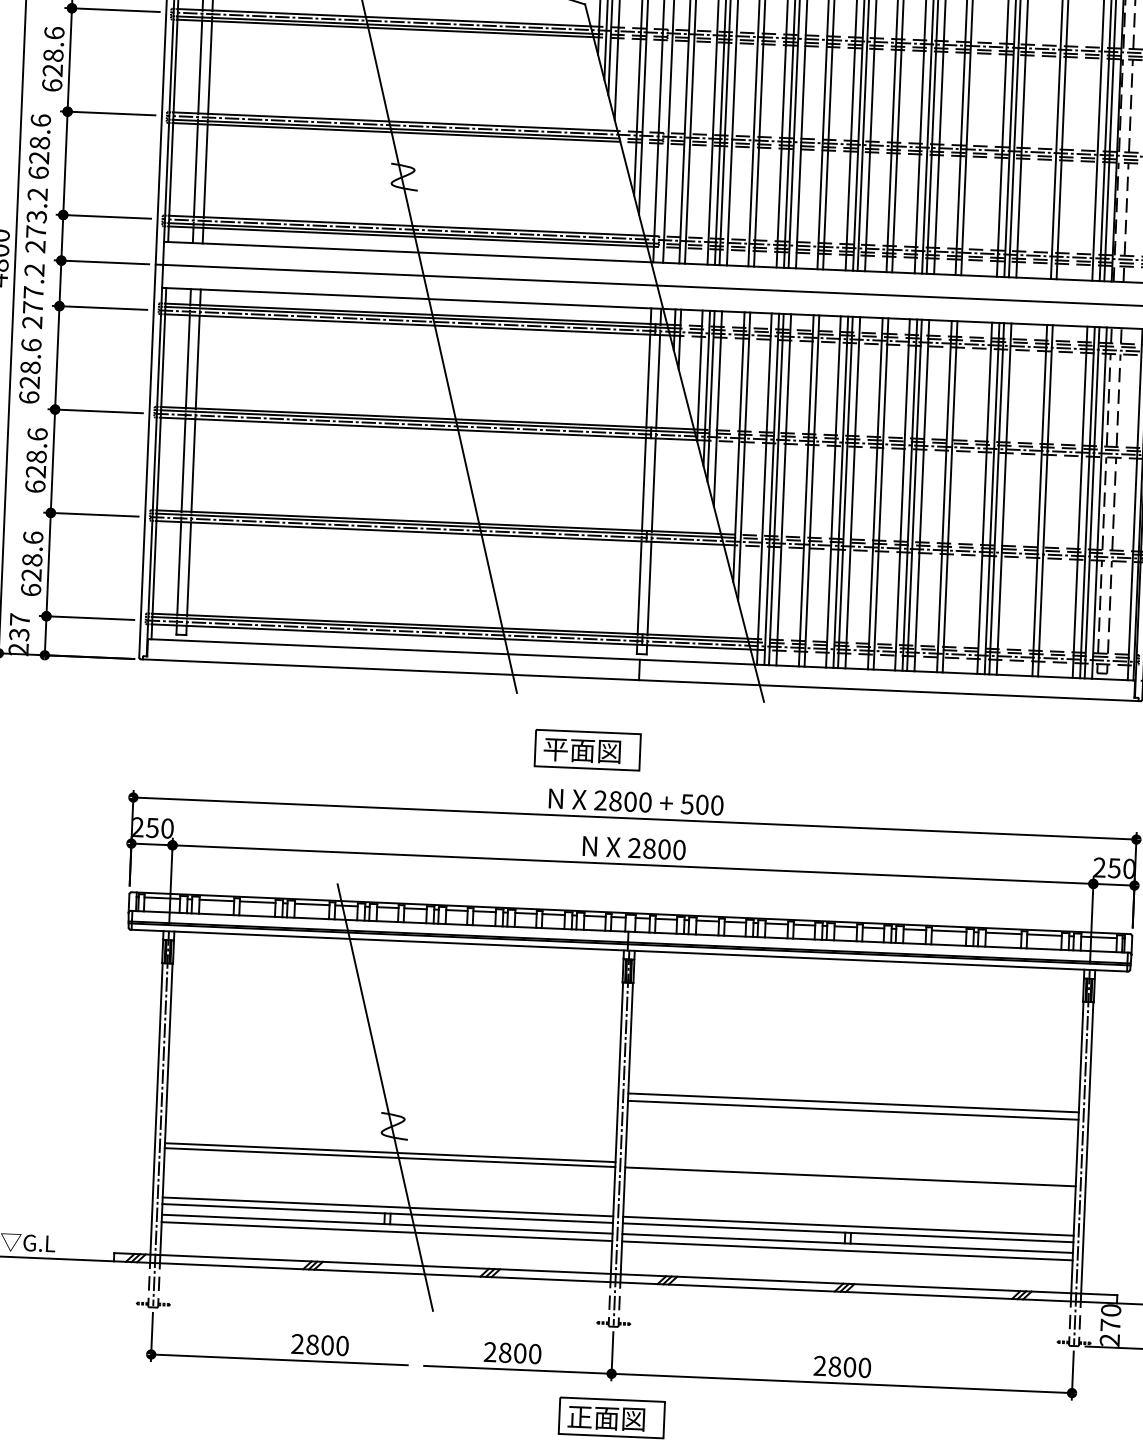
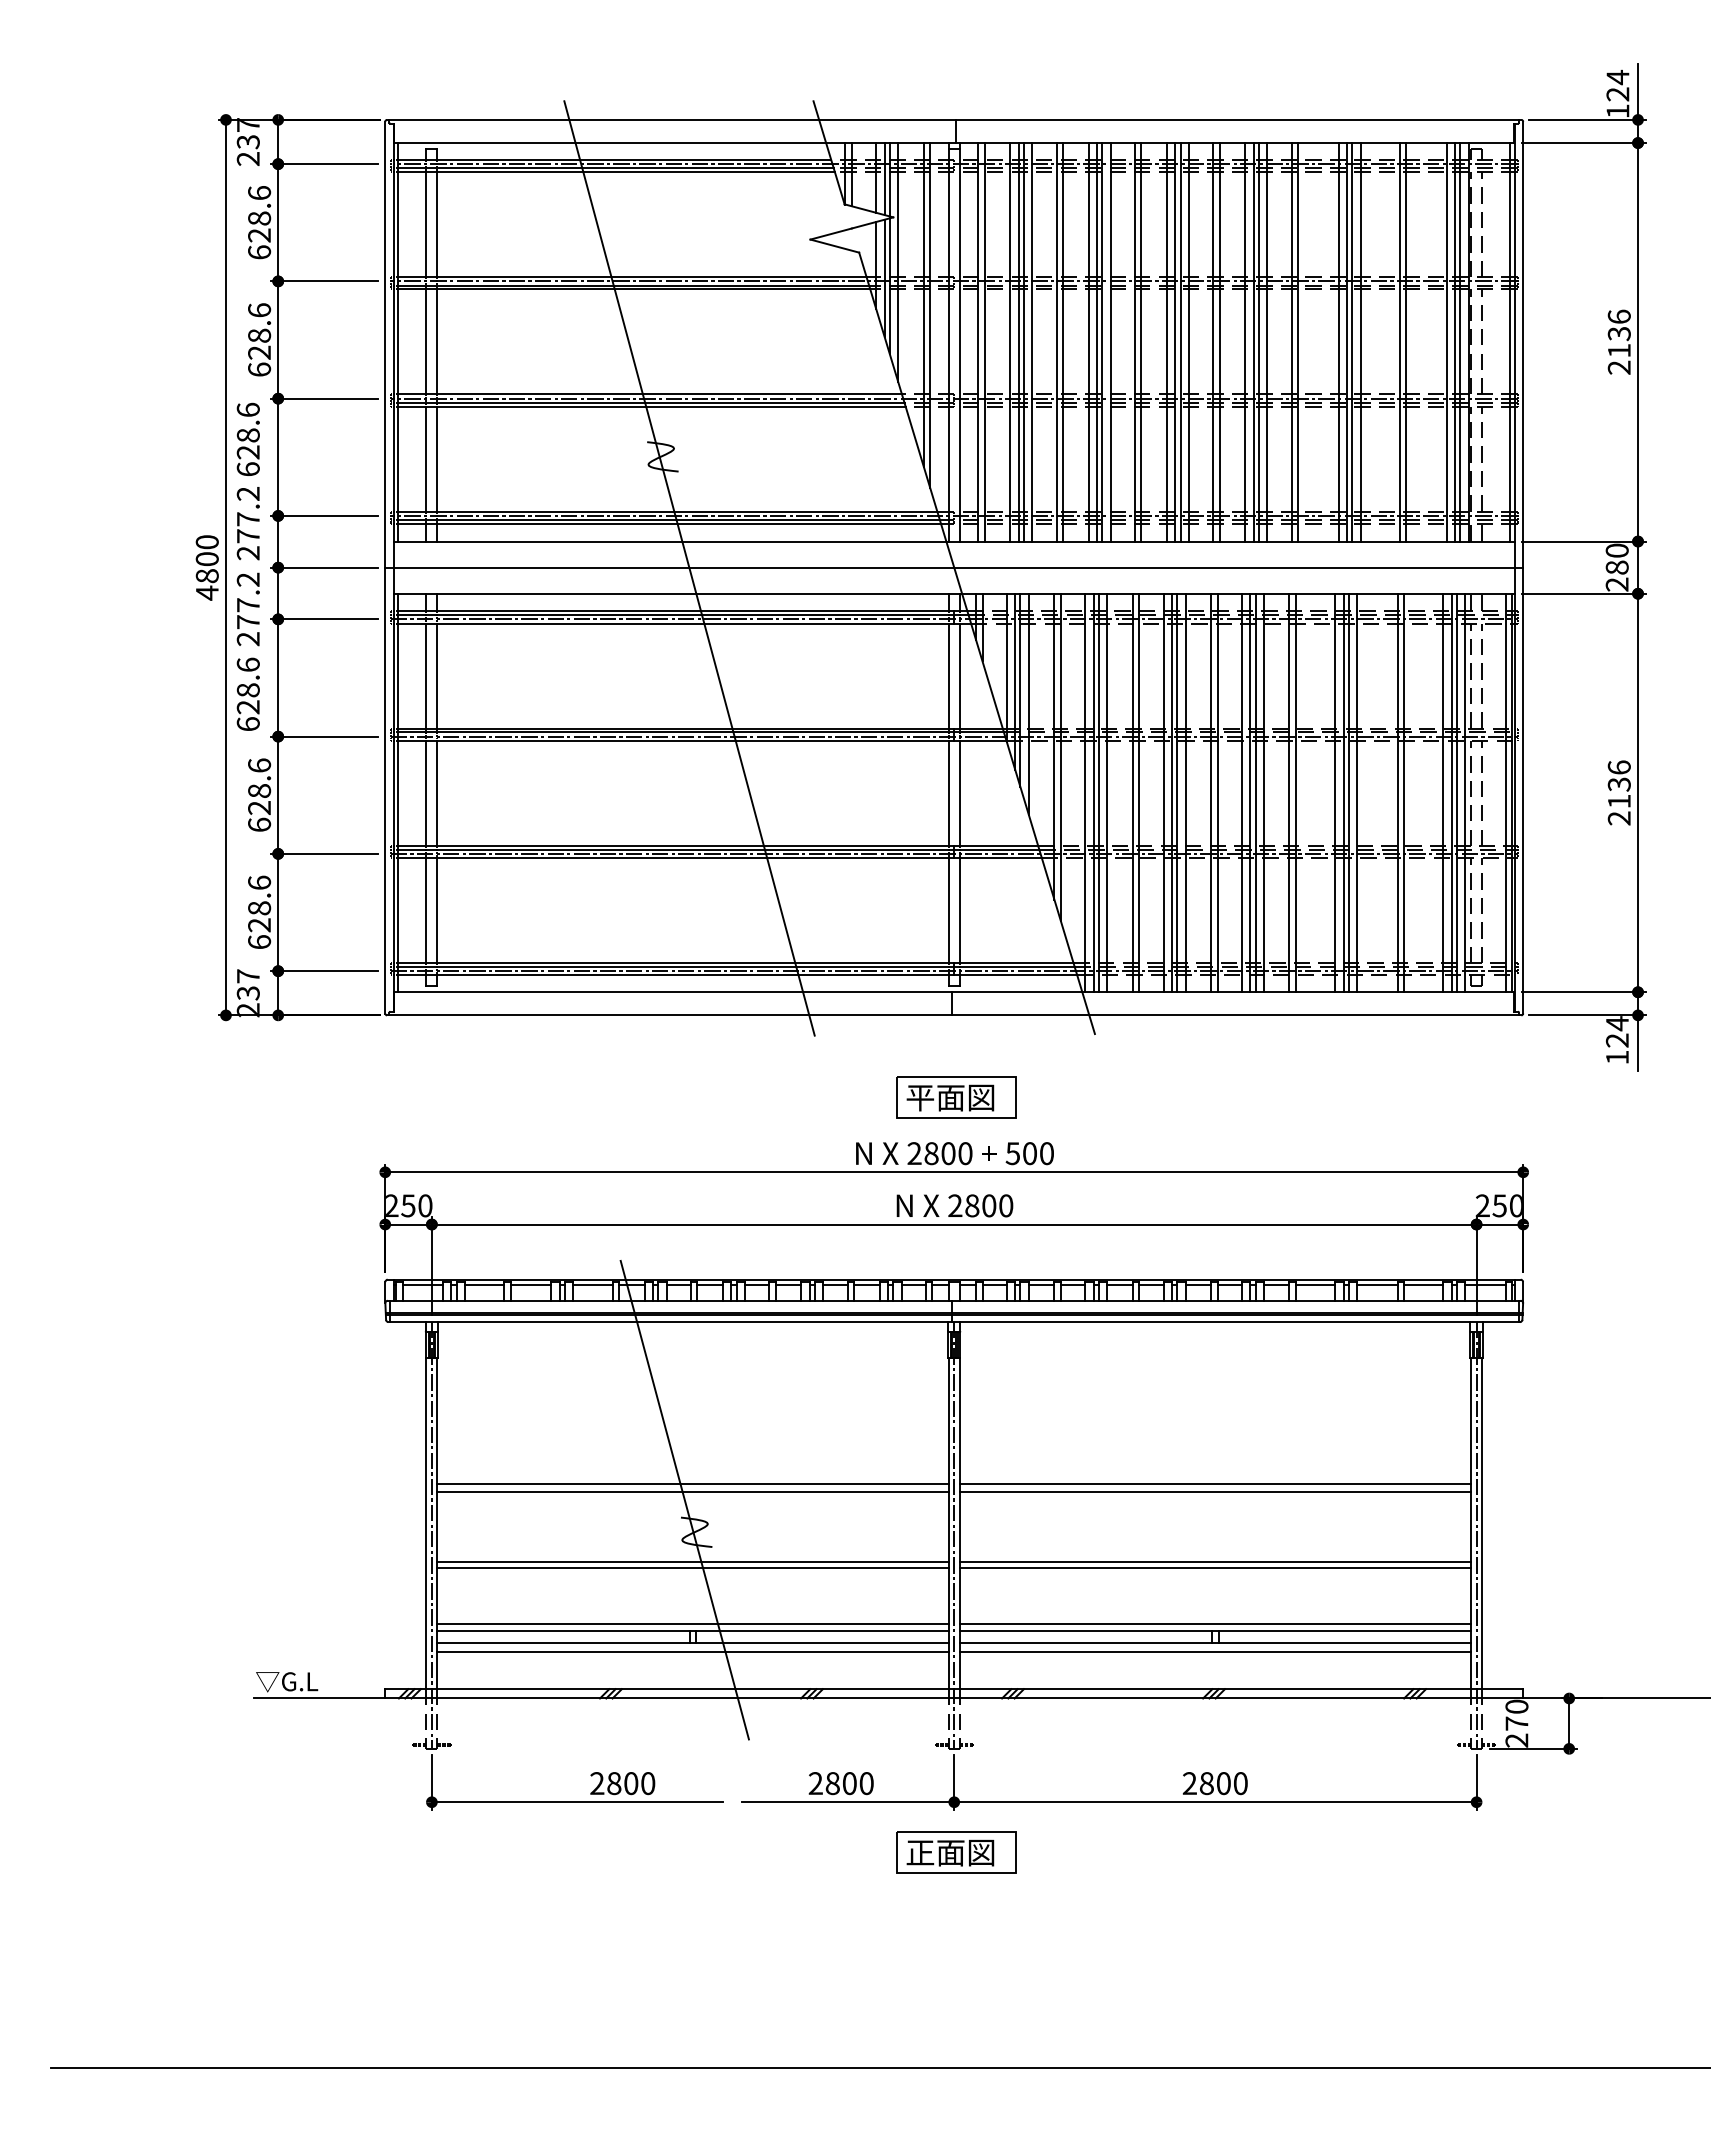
text: (36, 217) -> (247, 519), 273.2 -> 277.2
part: (587, 750) -> (956, 1097), moved
line: (392, 1083) -> (692, 1483), added
line: (392, 1091) -> (692, 1492), added
line: (849, 1172) -> (1214, 1562), added

